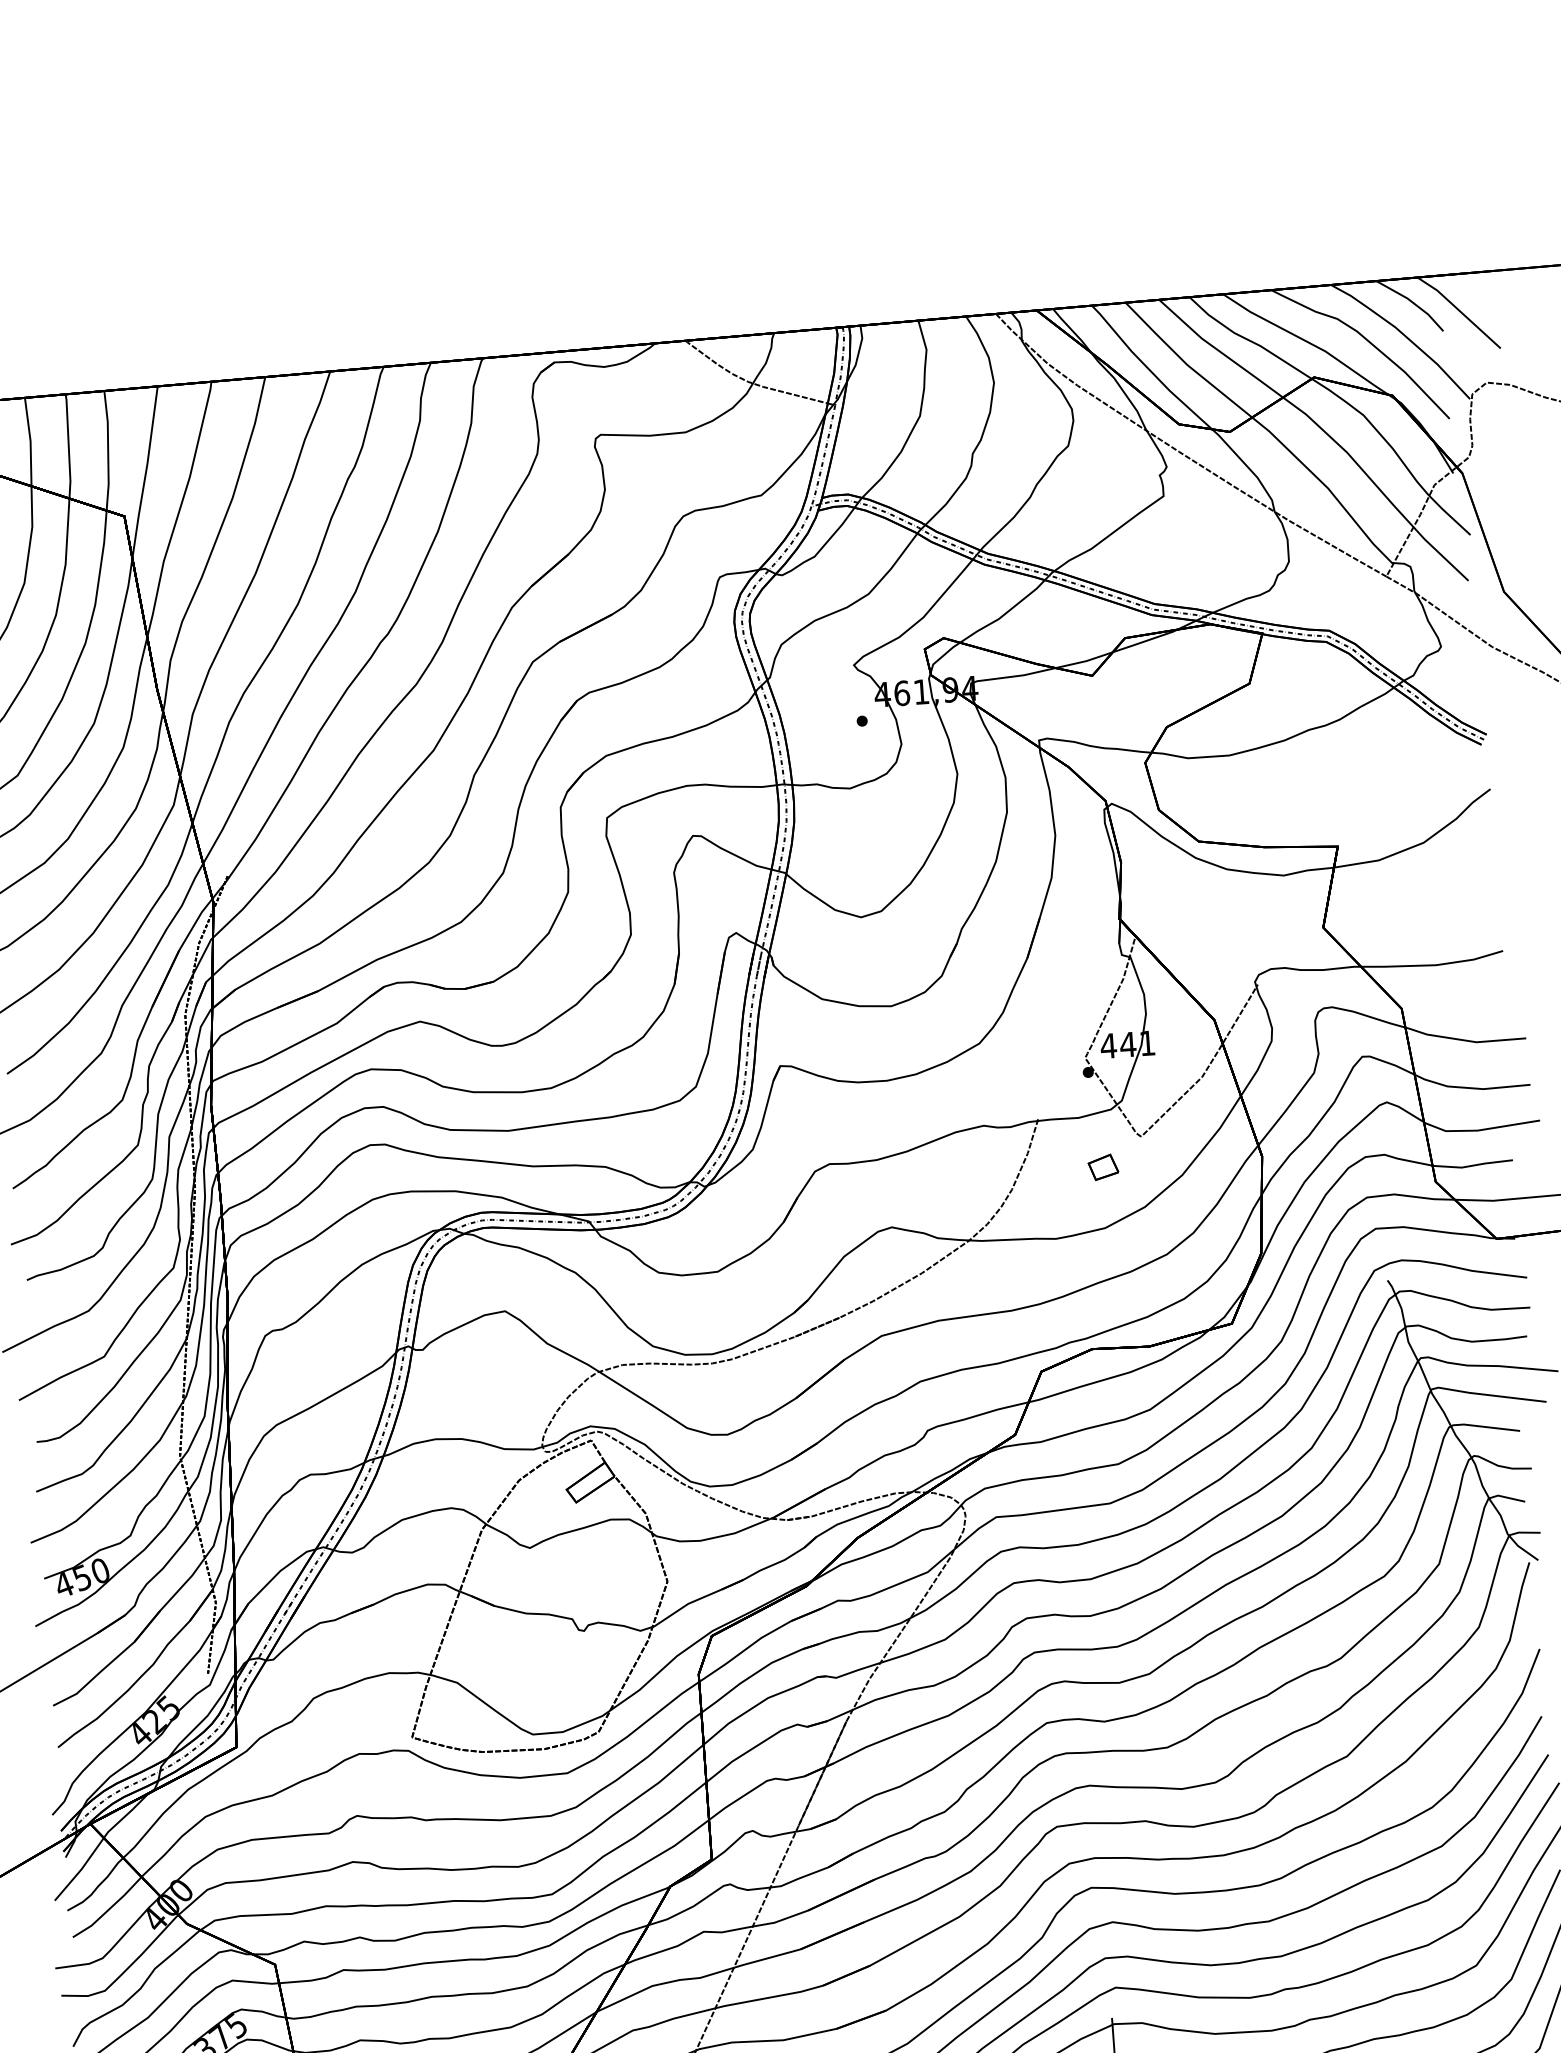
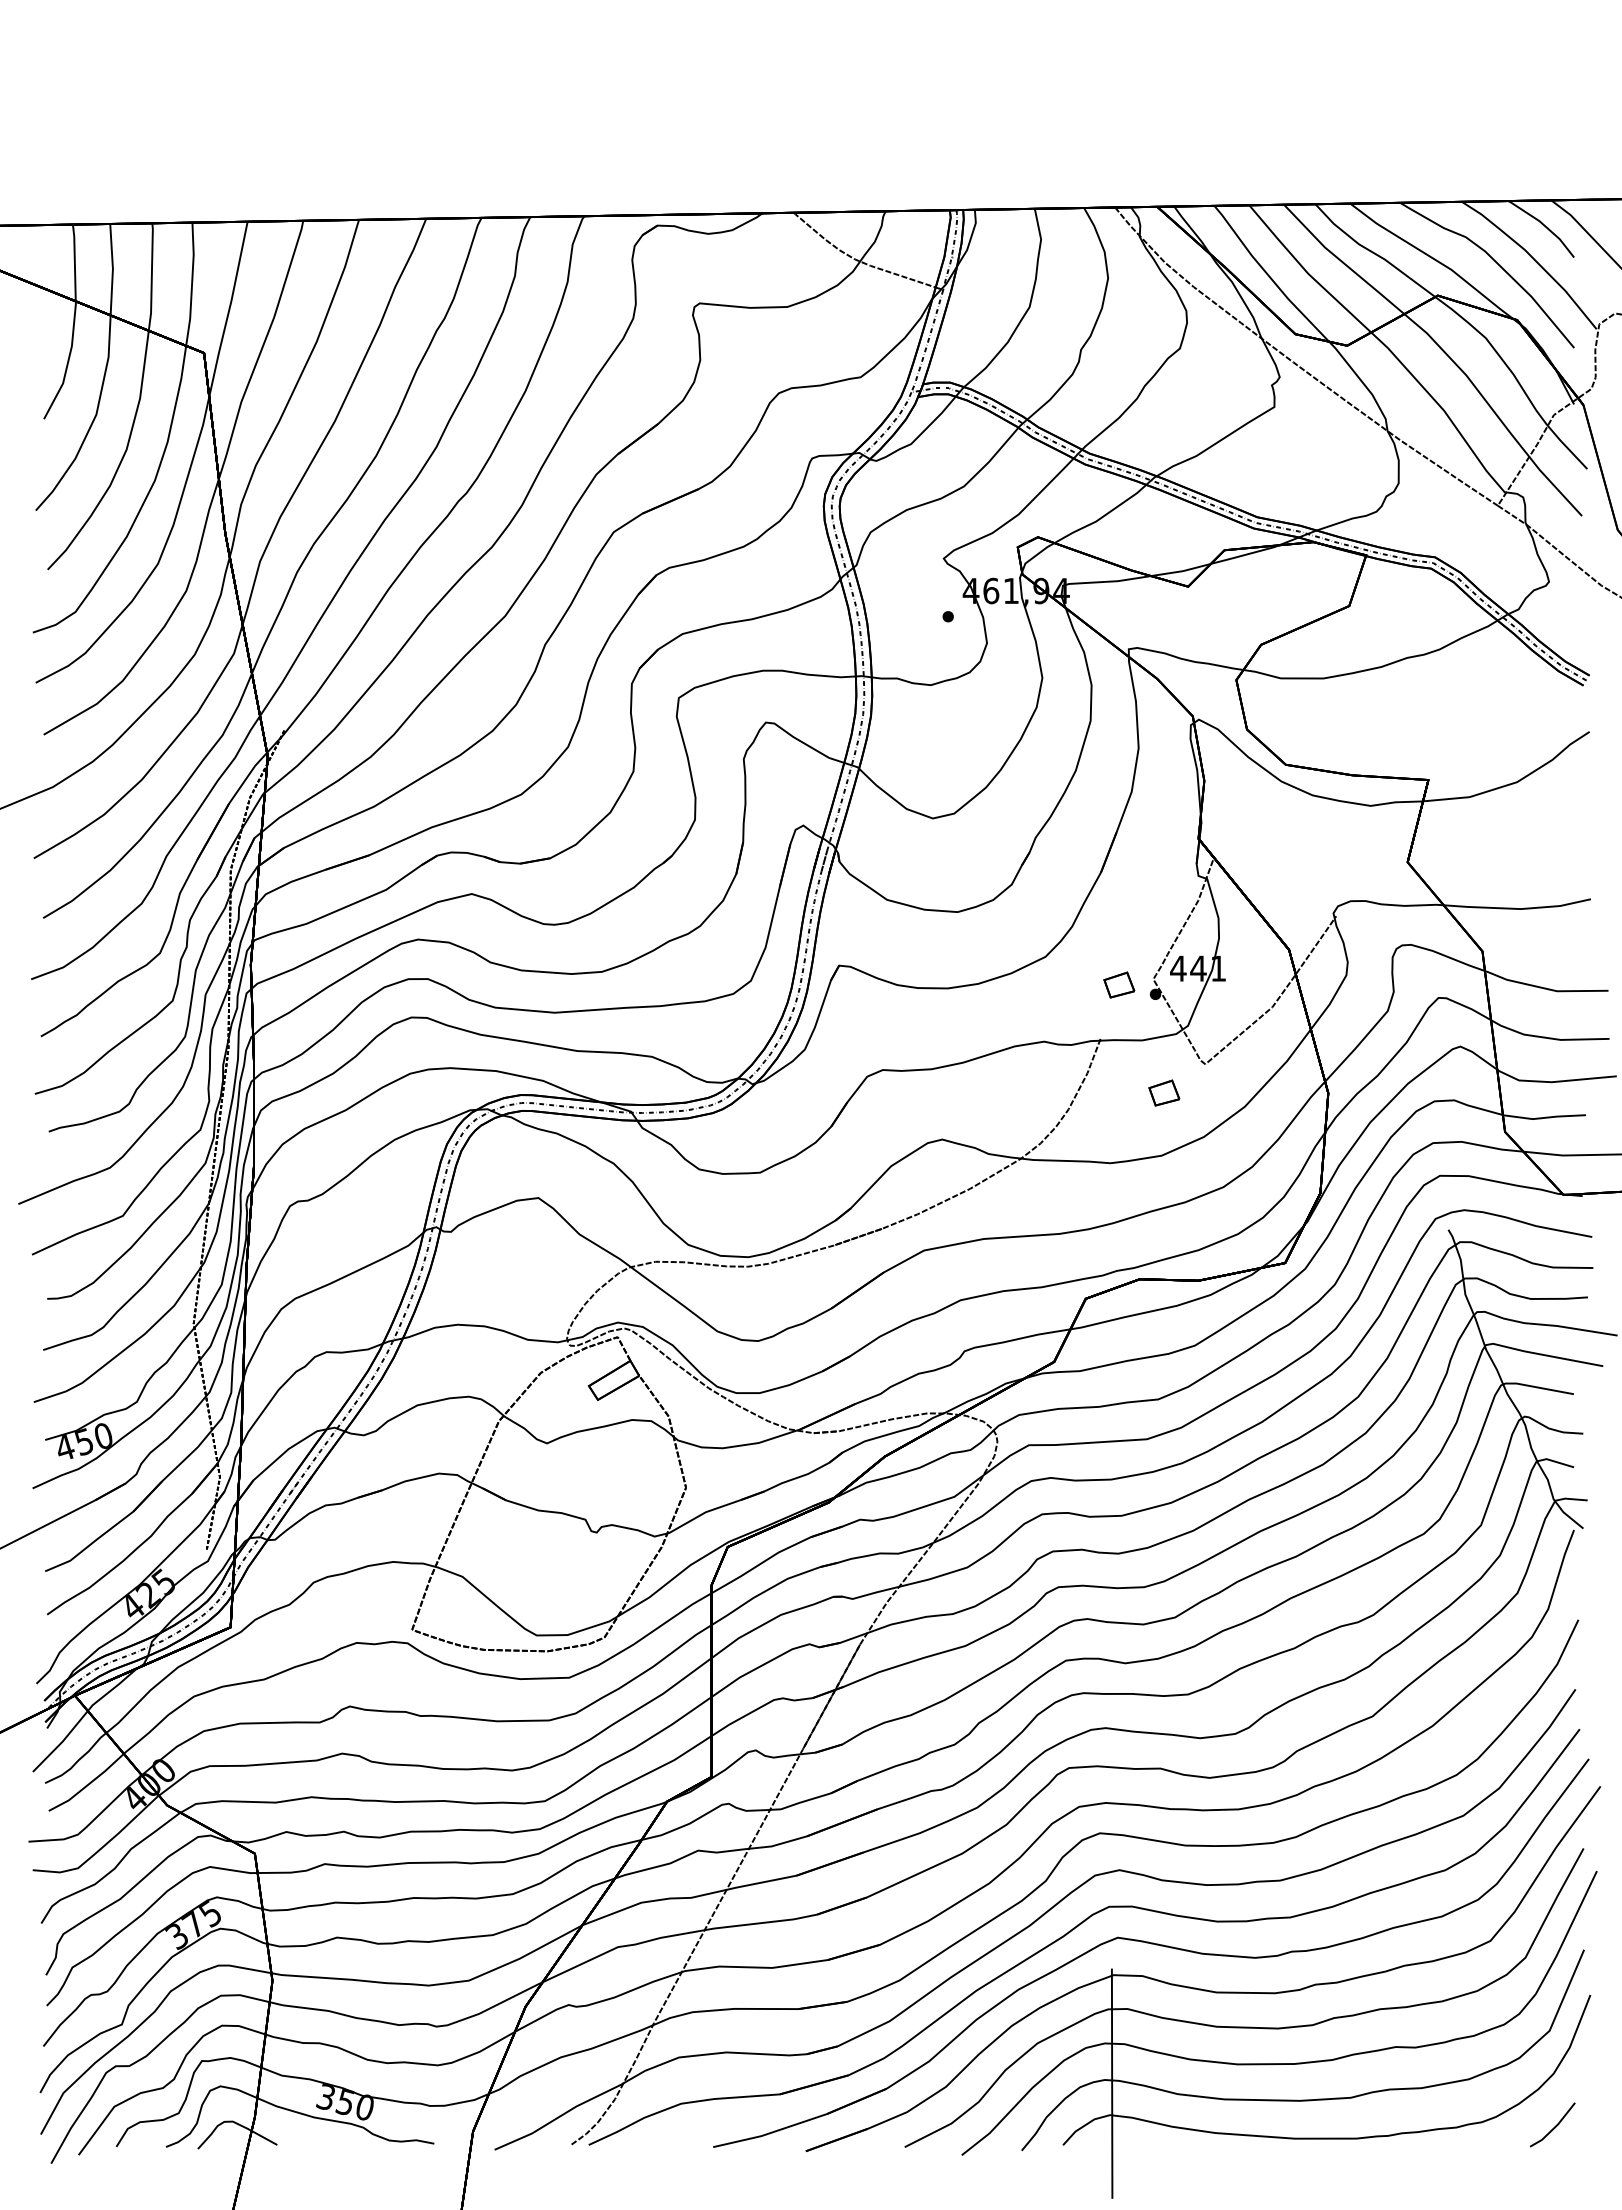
part: (1052, 1065) -> (1119, 984), added

